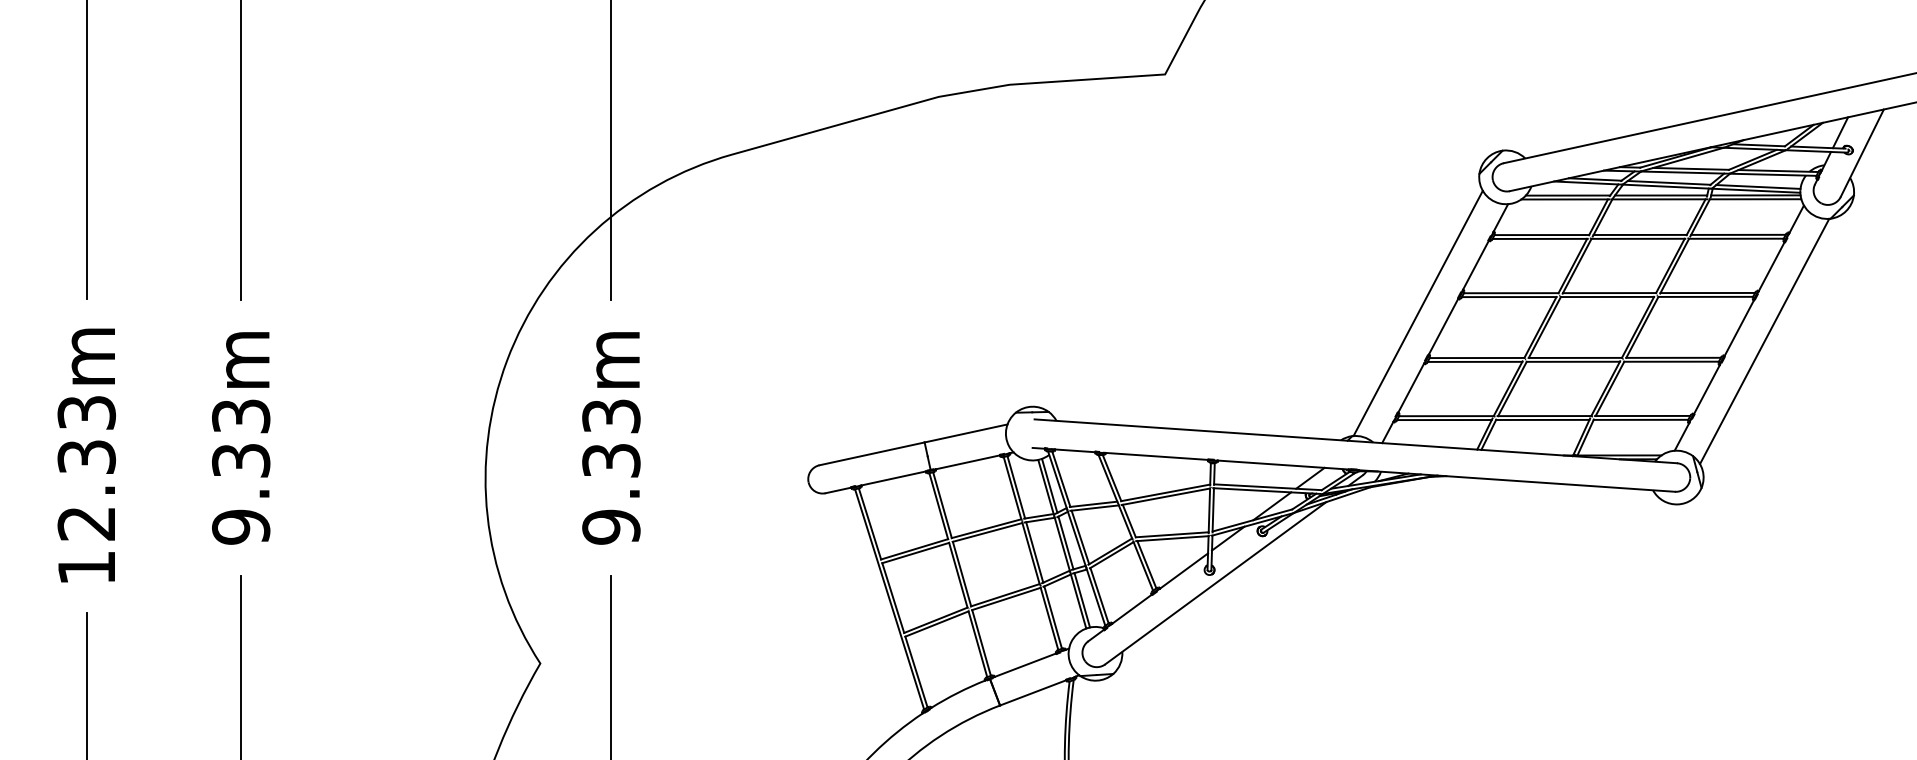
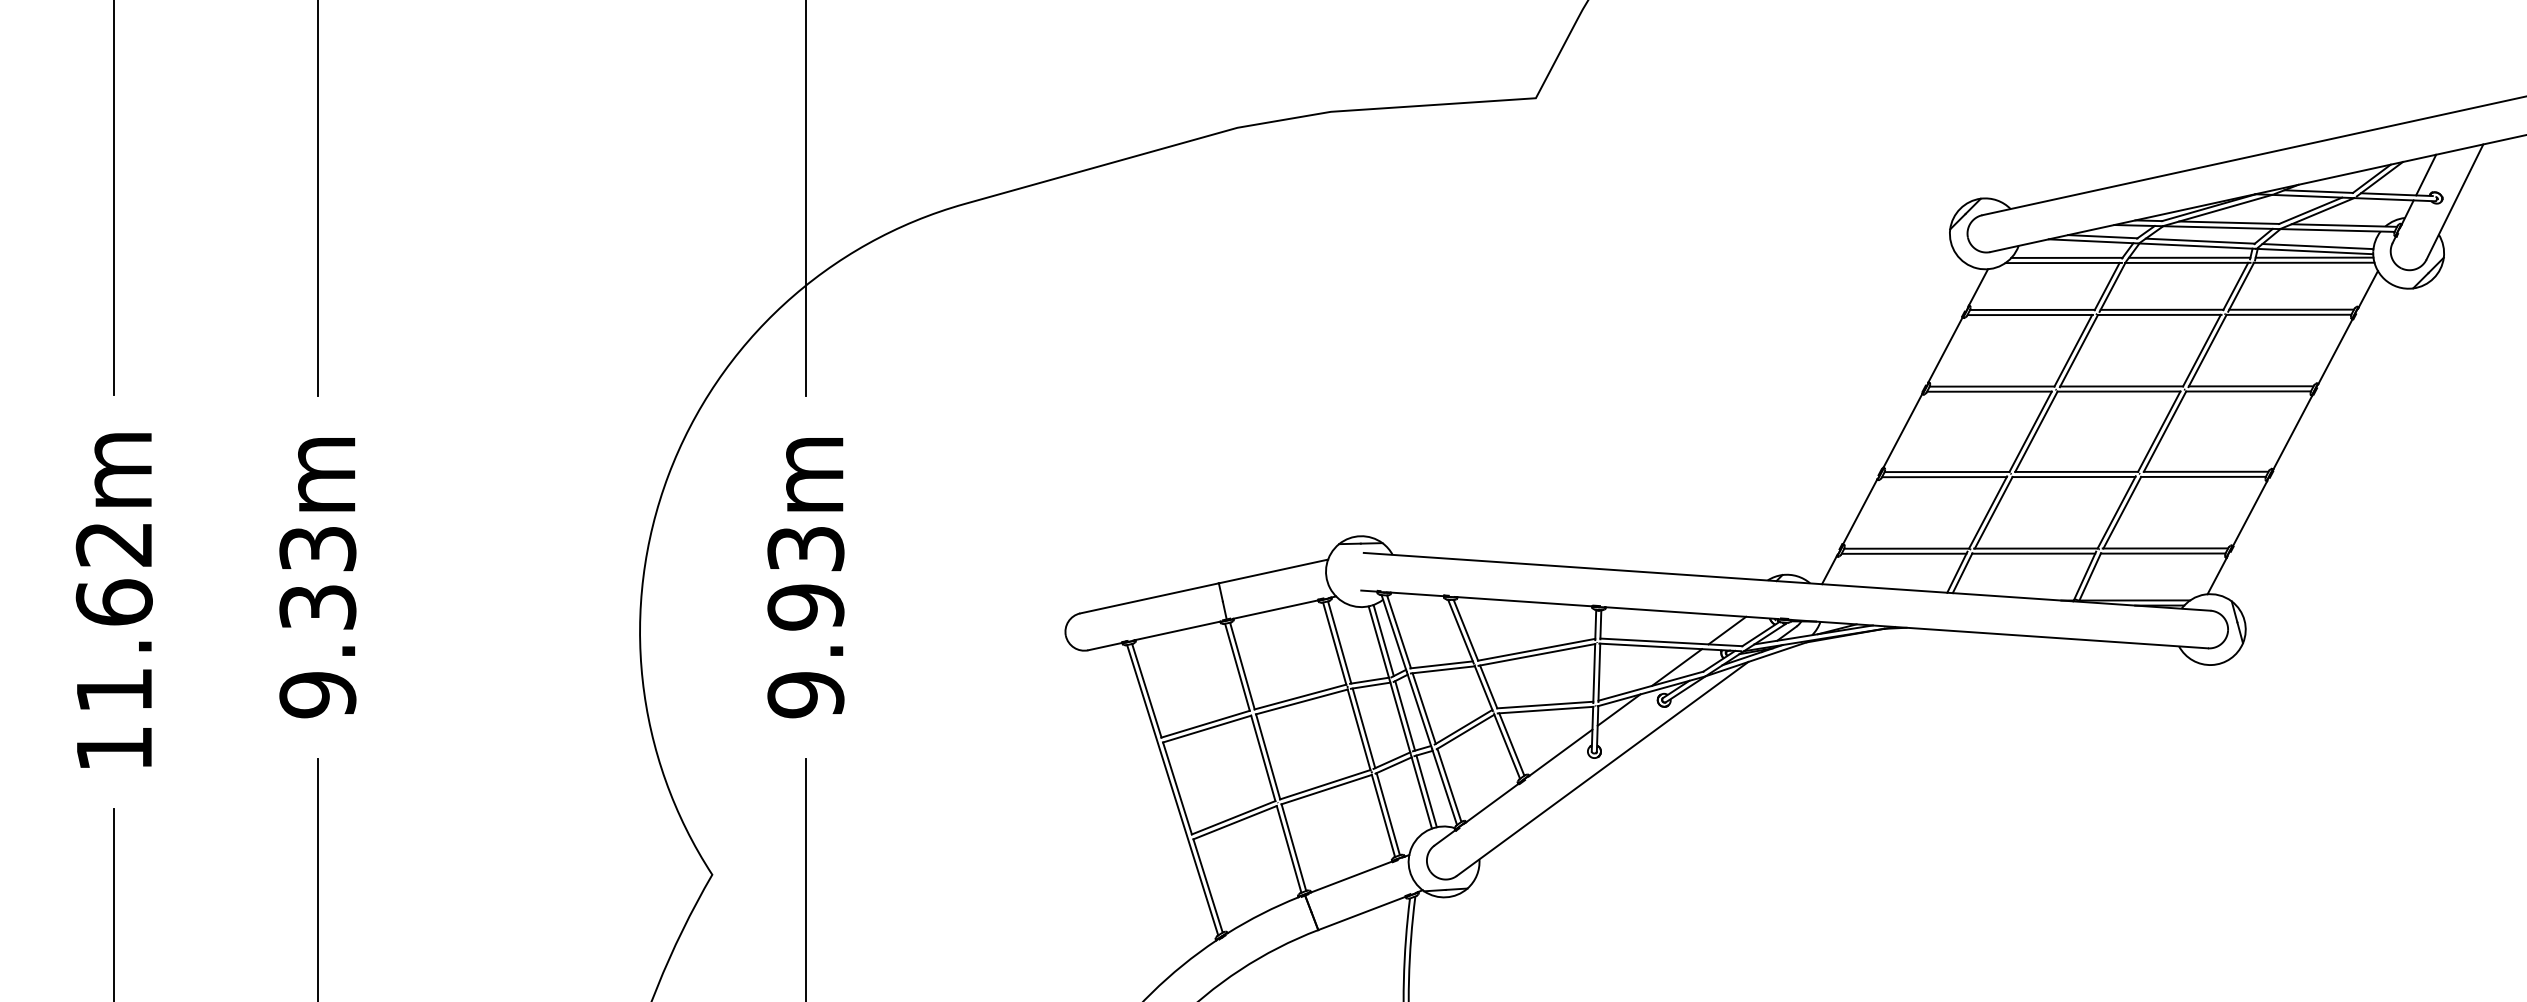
line: (1418, 312) -> (1869, 412), removed
line: (1764, 340) -> (2325, 449), removed
text: (611, 460) -> (805, 607), 9.33m -> 9.93m
text: (86, 468) -> (113, 617), 12.33m -> 11.62m

